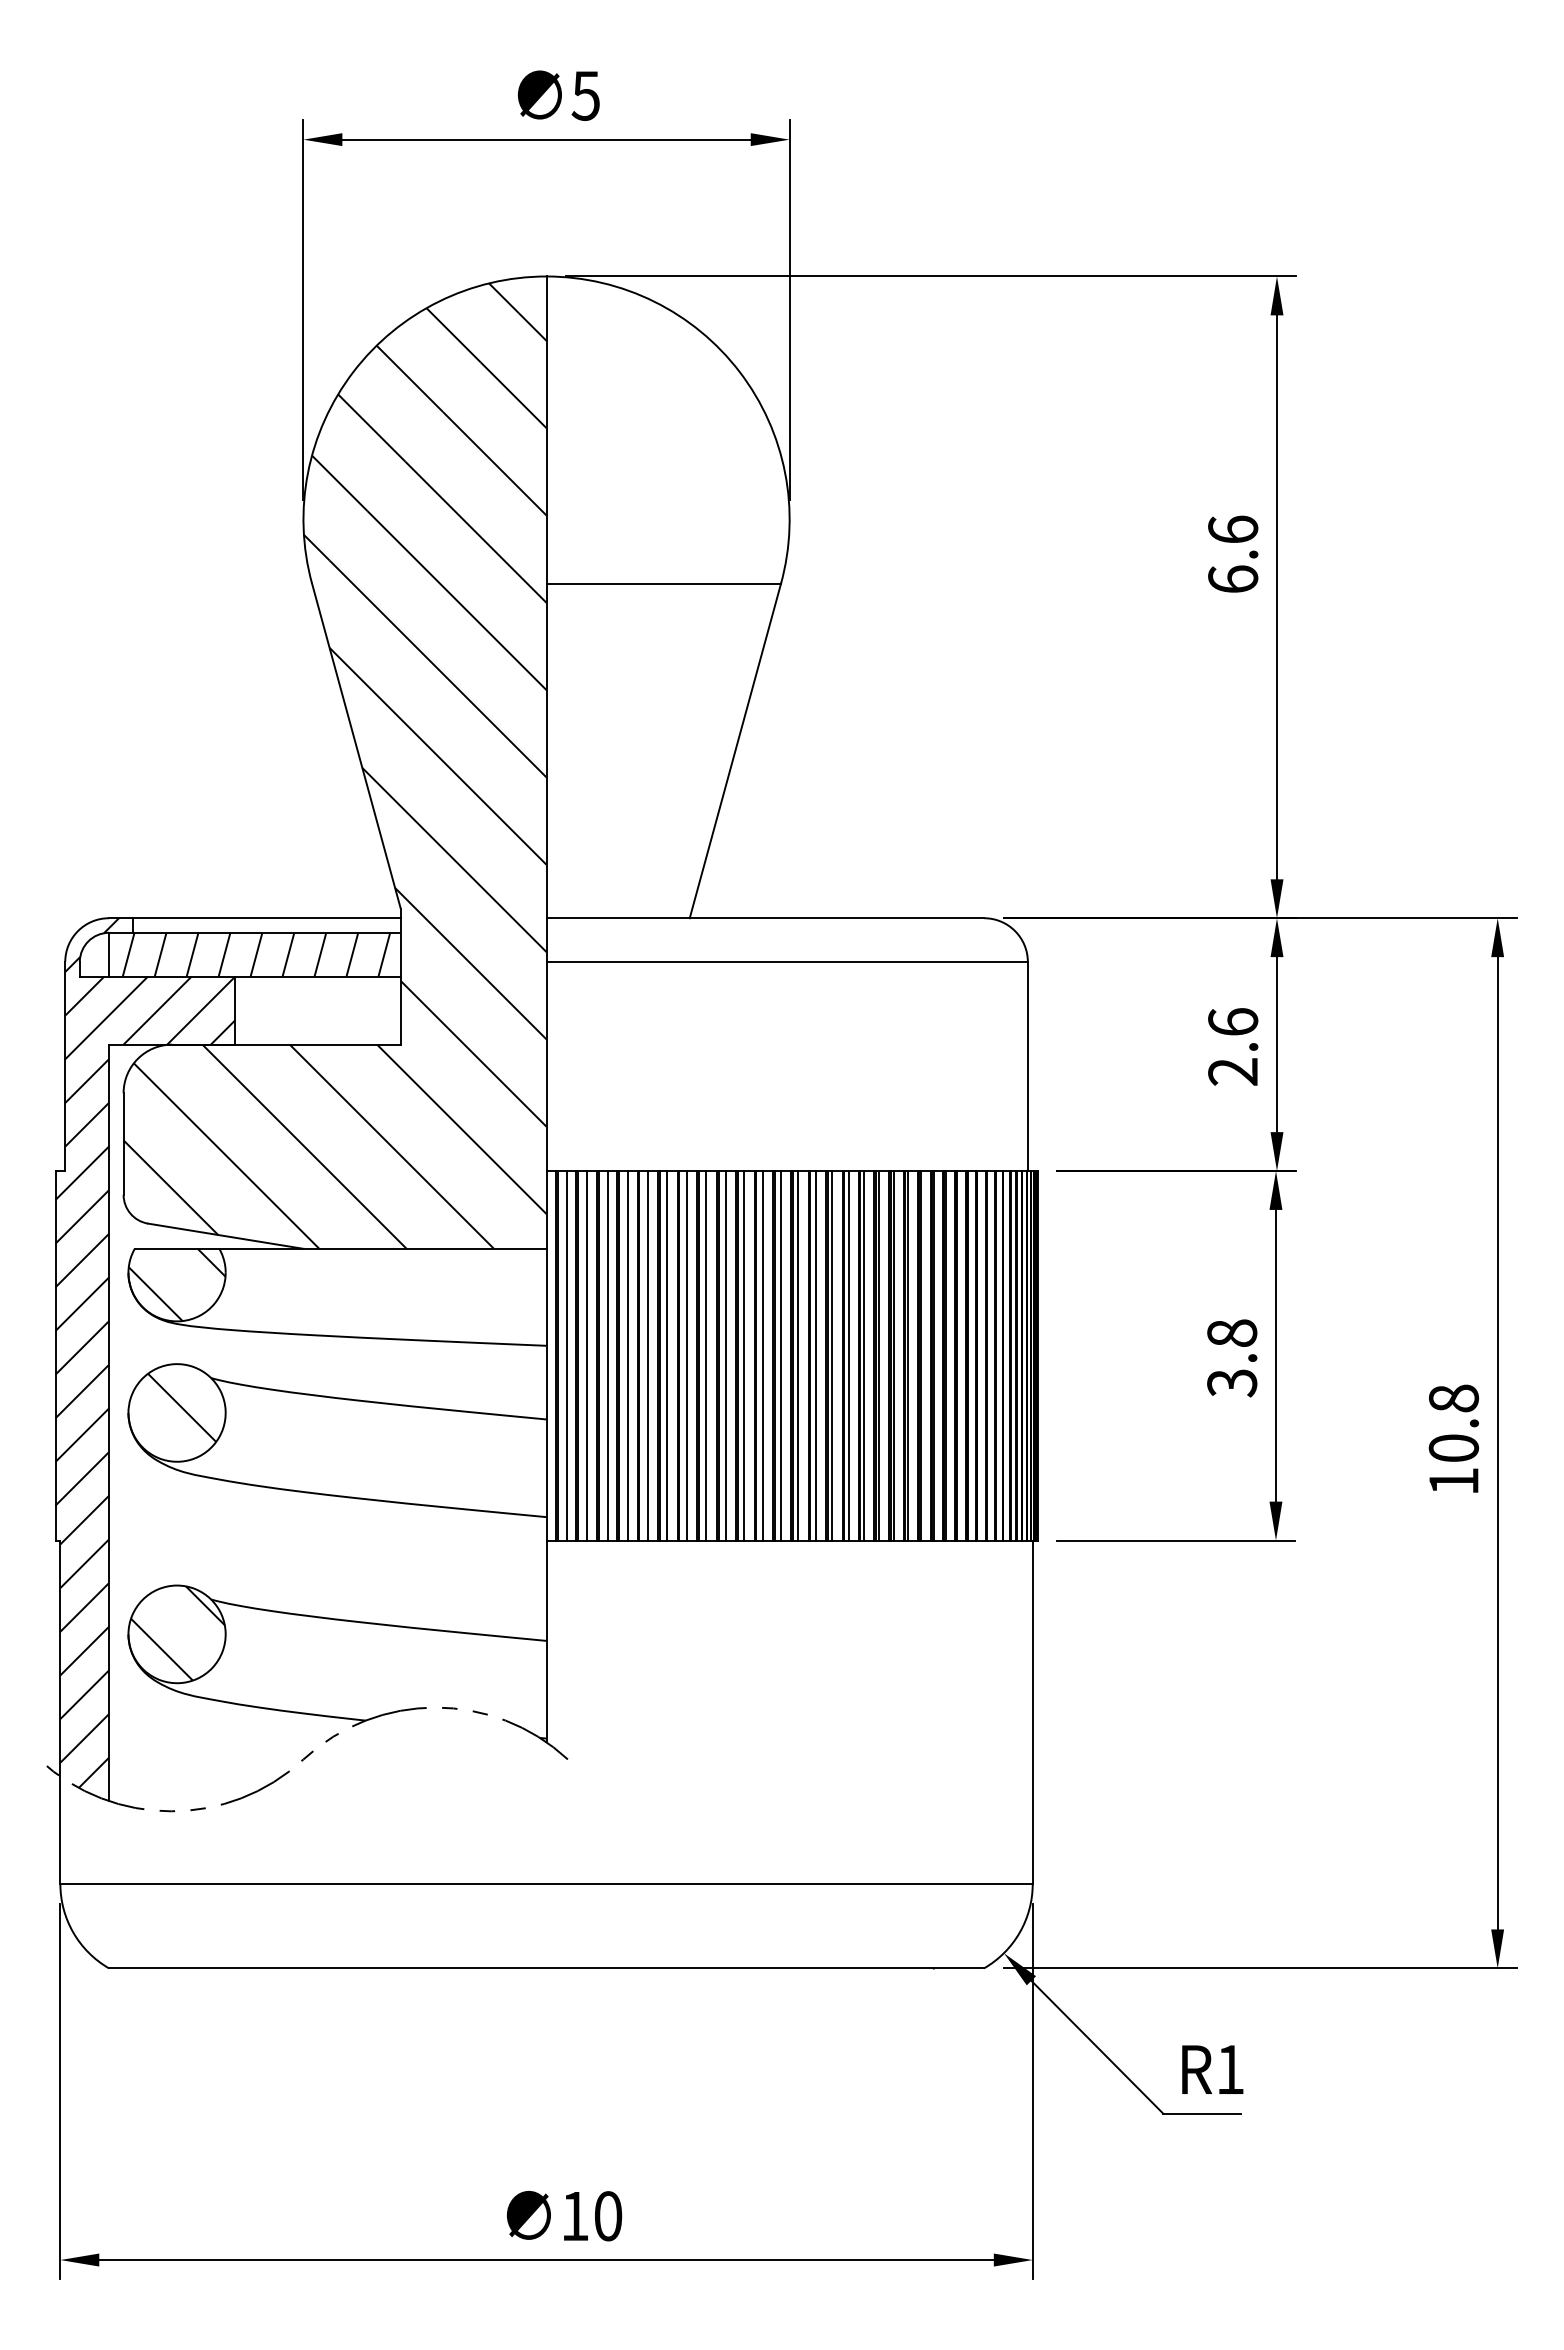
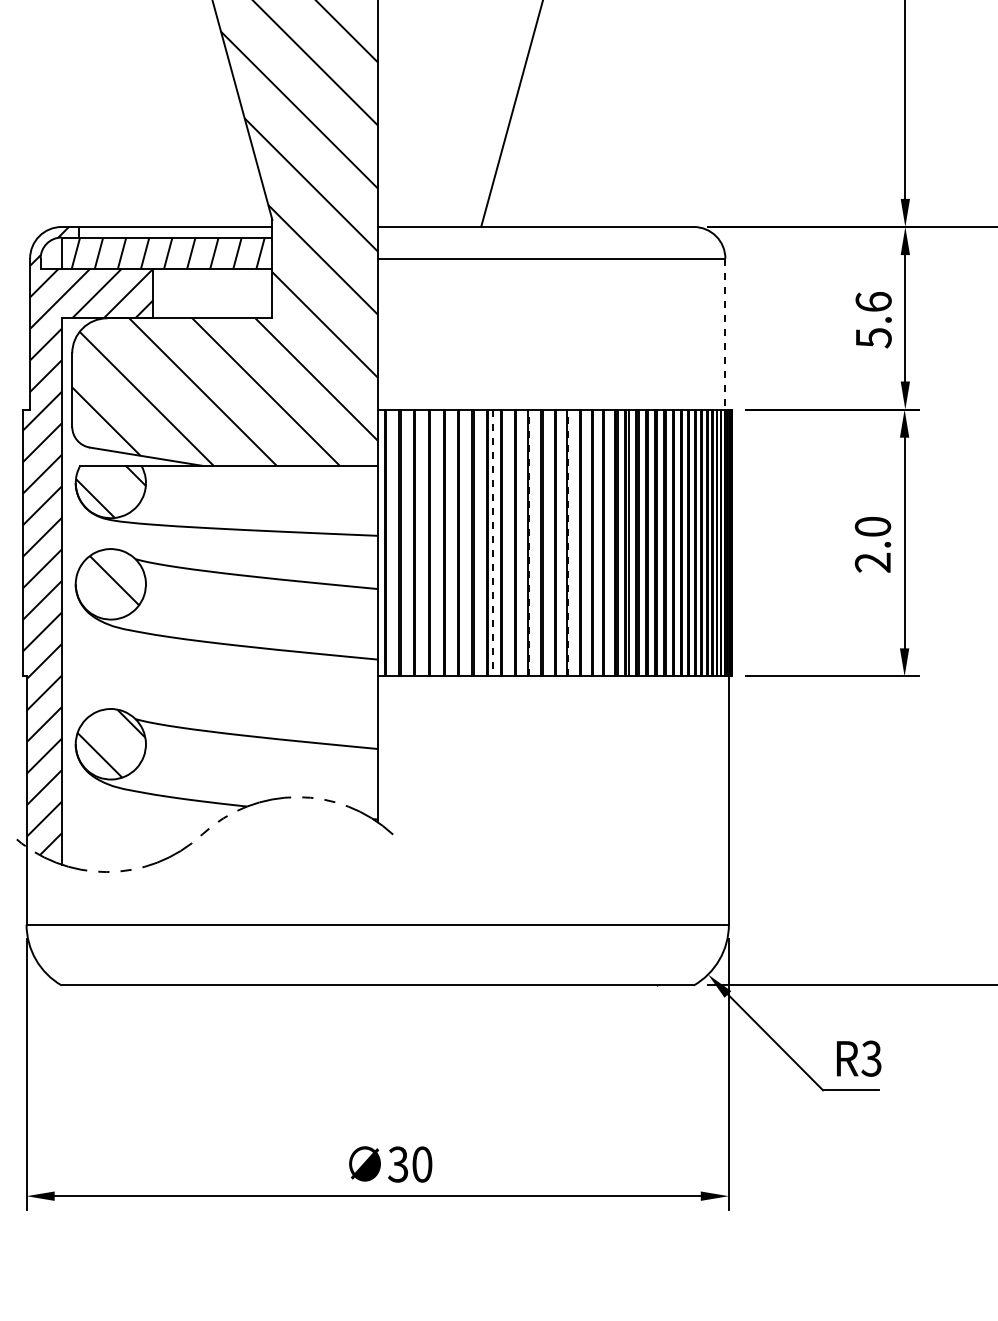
line: (1027, 1066) -> (725, 334), solid -> dashed
text: (1233, 1072) -> (873, 338), 2.6 -> 5.6
line: (566, 1355) -> (392, 542), removed
line: (587, 1355) -> (407, 542), removed
line: (607, 1355) -> (421, 542), removed
line: (627, 1355) -> (436, 542), removed
line: (647, 1355) -> (450, 542), removed
line: (667, 1355) -> (465, 542), removed
line: (687, 1355) -> (479, 542), removed
line: (706, 1355) -> (493, 542), solid -> dashed
line: (725, 1355) -> (506, 542), removed
line: (744, 1355) -> (520, 542), removed
line: (756, 1355) -> (529, 542), solid -> dashed
line: (762, 1355) -> (533, 542), removed
line: (780, 1355) -> (546, 542), removed
line: (798, 1355) -> (559, 542), removed
line: (810, 1355) -> (568, 542), solid -> dashed
line: (815, 1355) -> (572, 542), removed
line: (832, 1355) -> (584, 542), removed
line: (848, 1355) -> (595, 542), removed
line: (864, 1355) -> (607, 542), removed
text: (1232, 1358) -> (873, 545), 3.8 -> 2.0
text: (1229, 2069) -> (871, 1058), R1 -> R3
text: (574, 2216) -> (397, 1164), 10 -> 30

